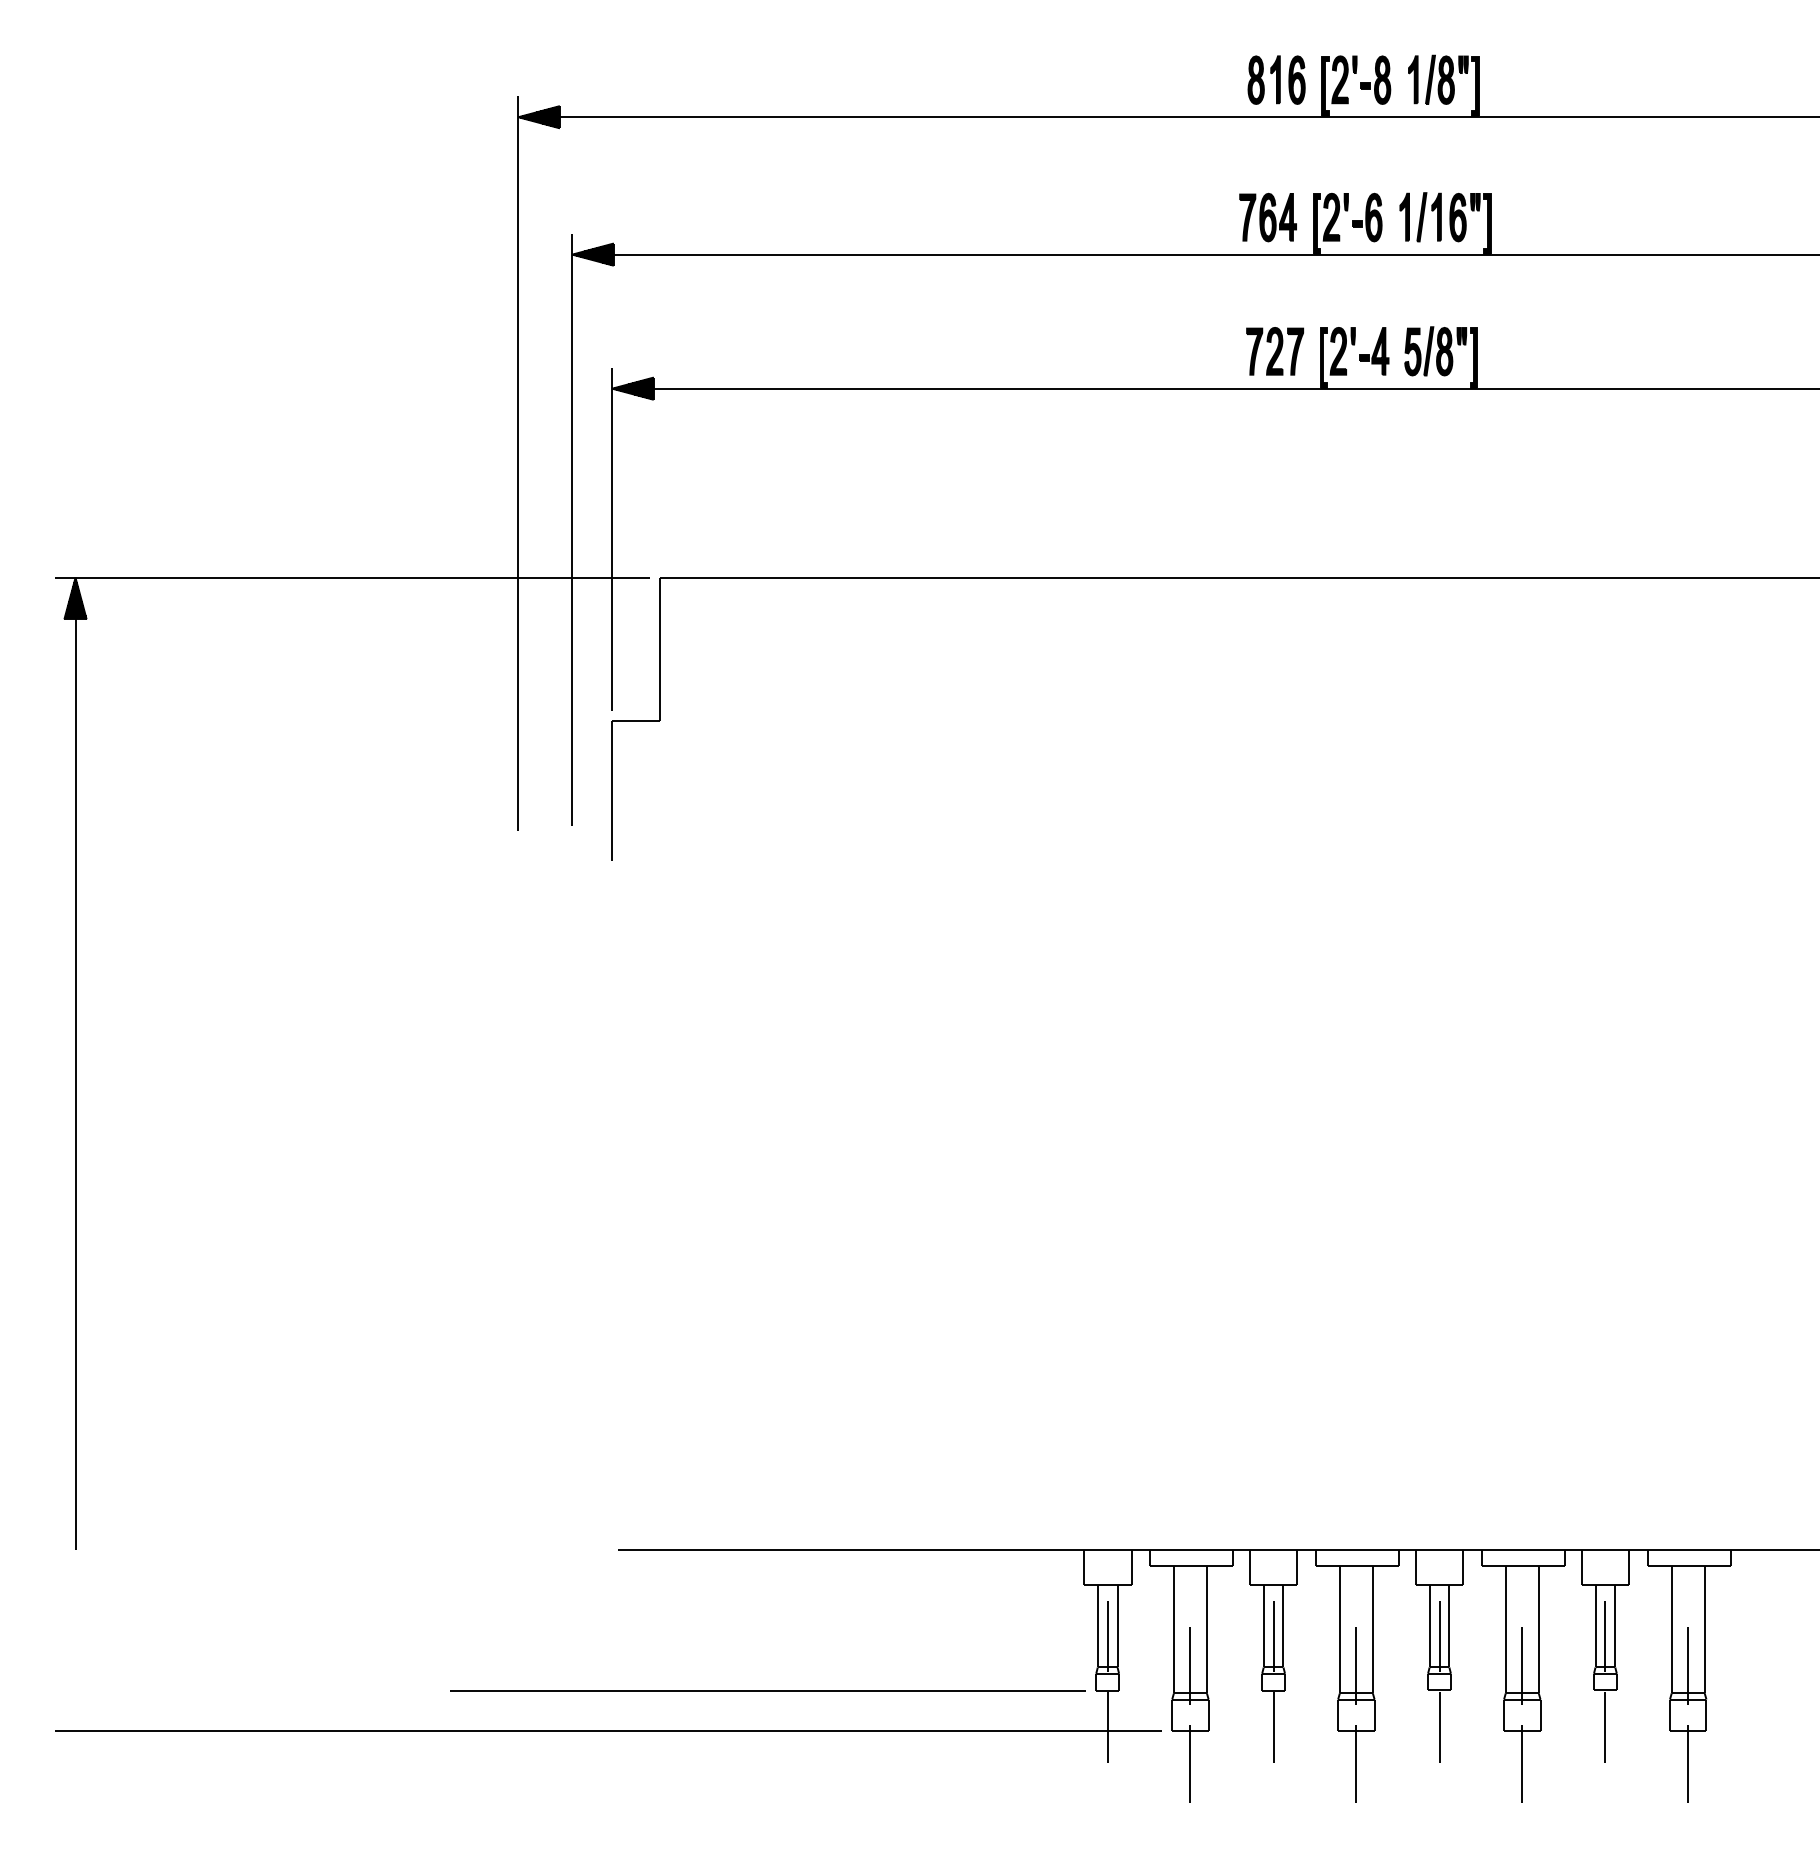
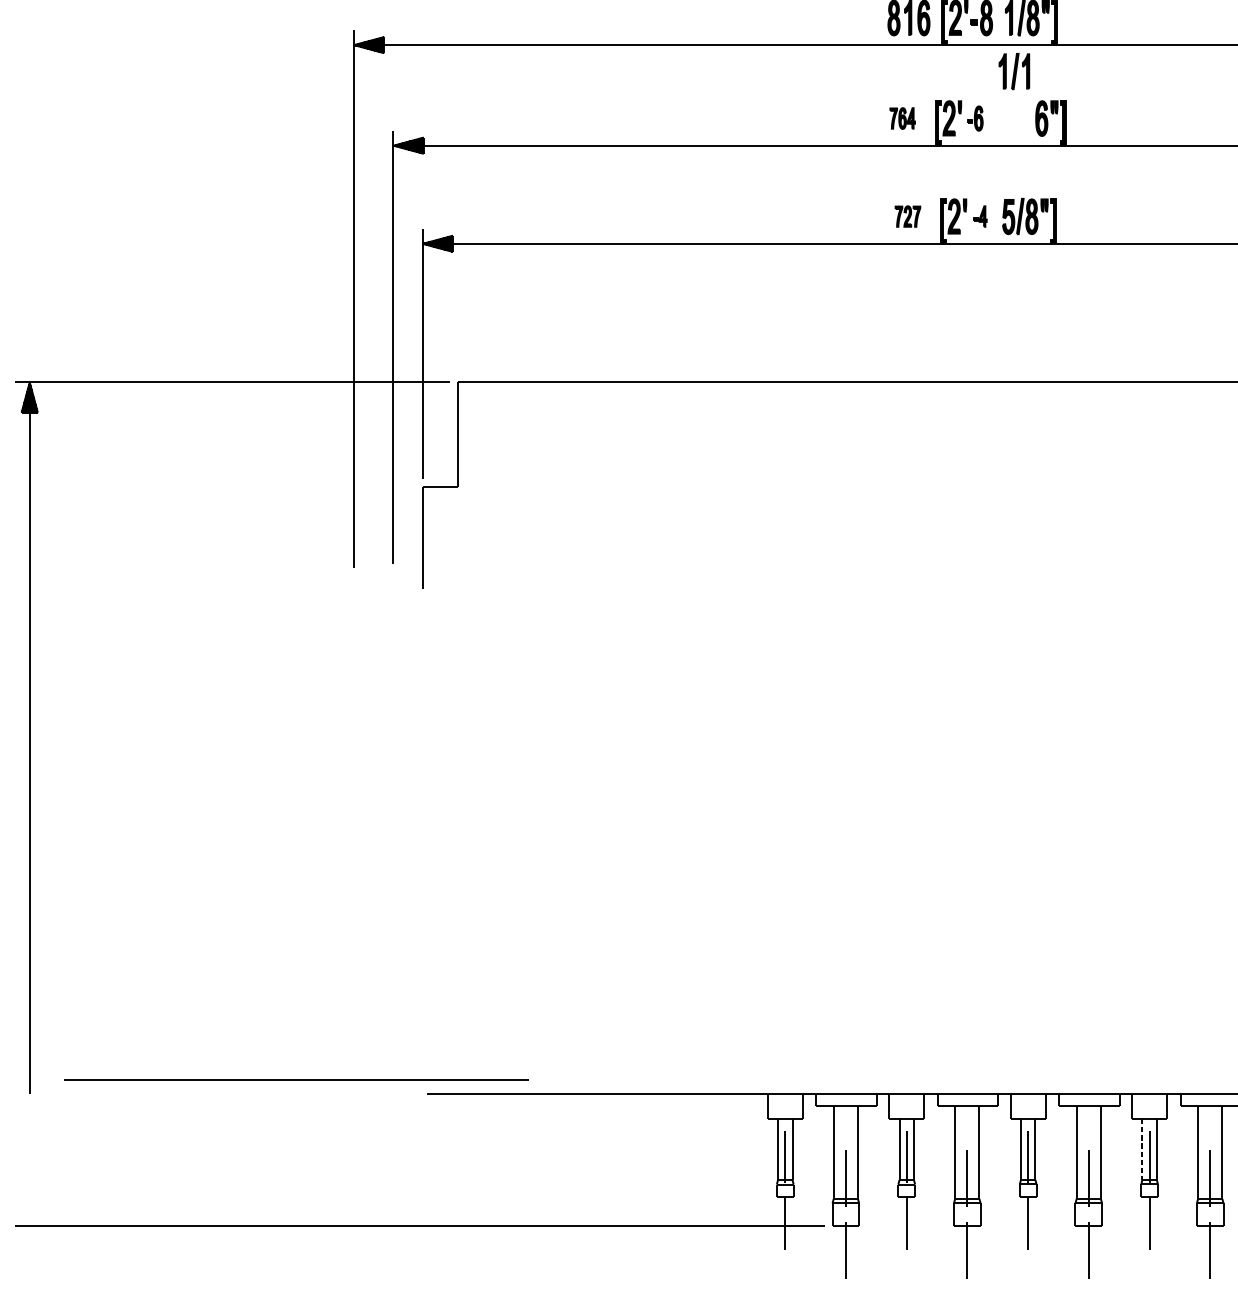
part: (1267, 217) -> (902, 118), size x0.6
part: (1367, 217) -> (975, 118), size x0.7
part: (1420, 217) -> (1014, 71), moved
part: (1275, 351) -> (908, 216), size x0.6
part: (1374, 351) -> (980, 216), size x0.6
line: (1595, 1626) -> (1142, 1149), solid -> dashed
line: (767, 1690) -> (296, 1080), moved

